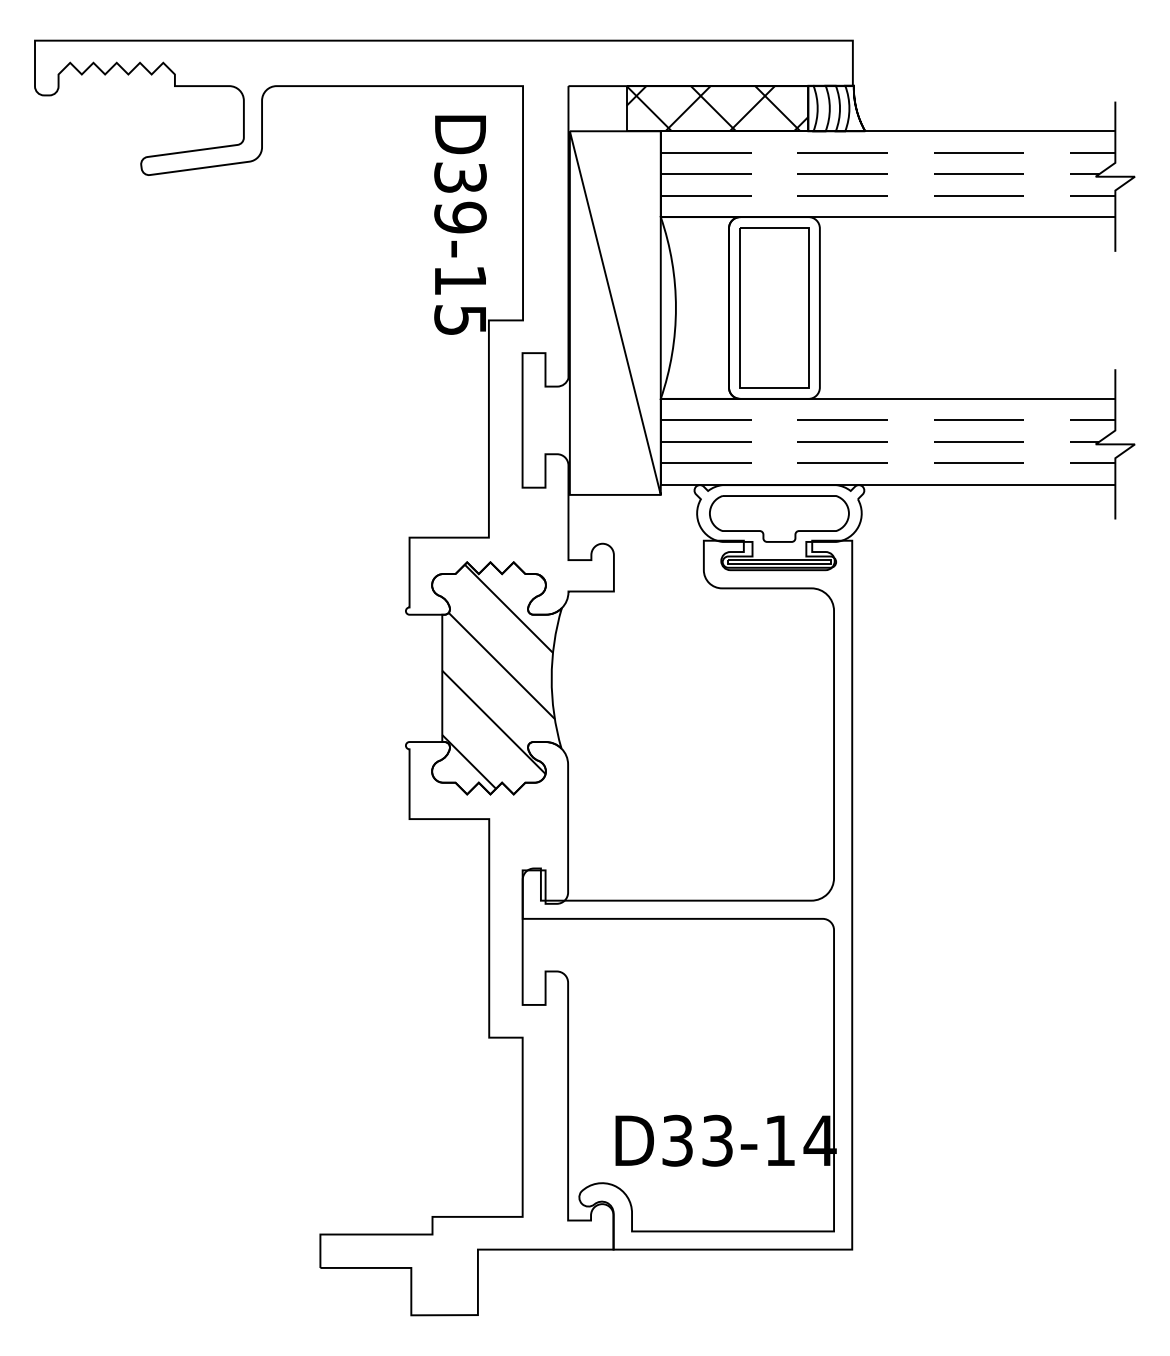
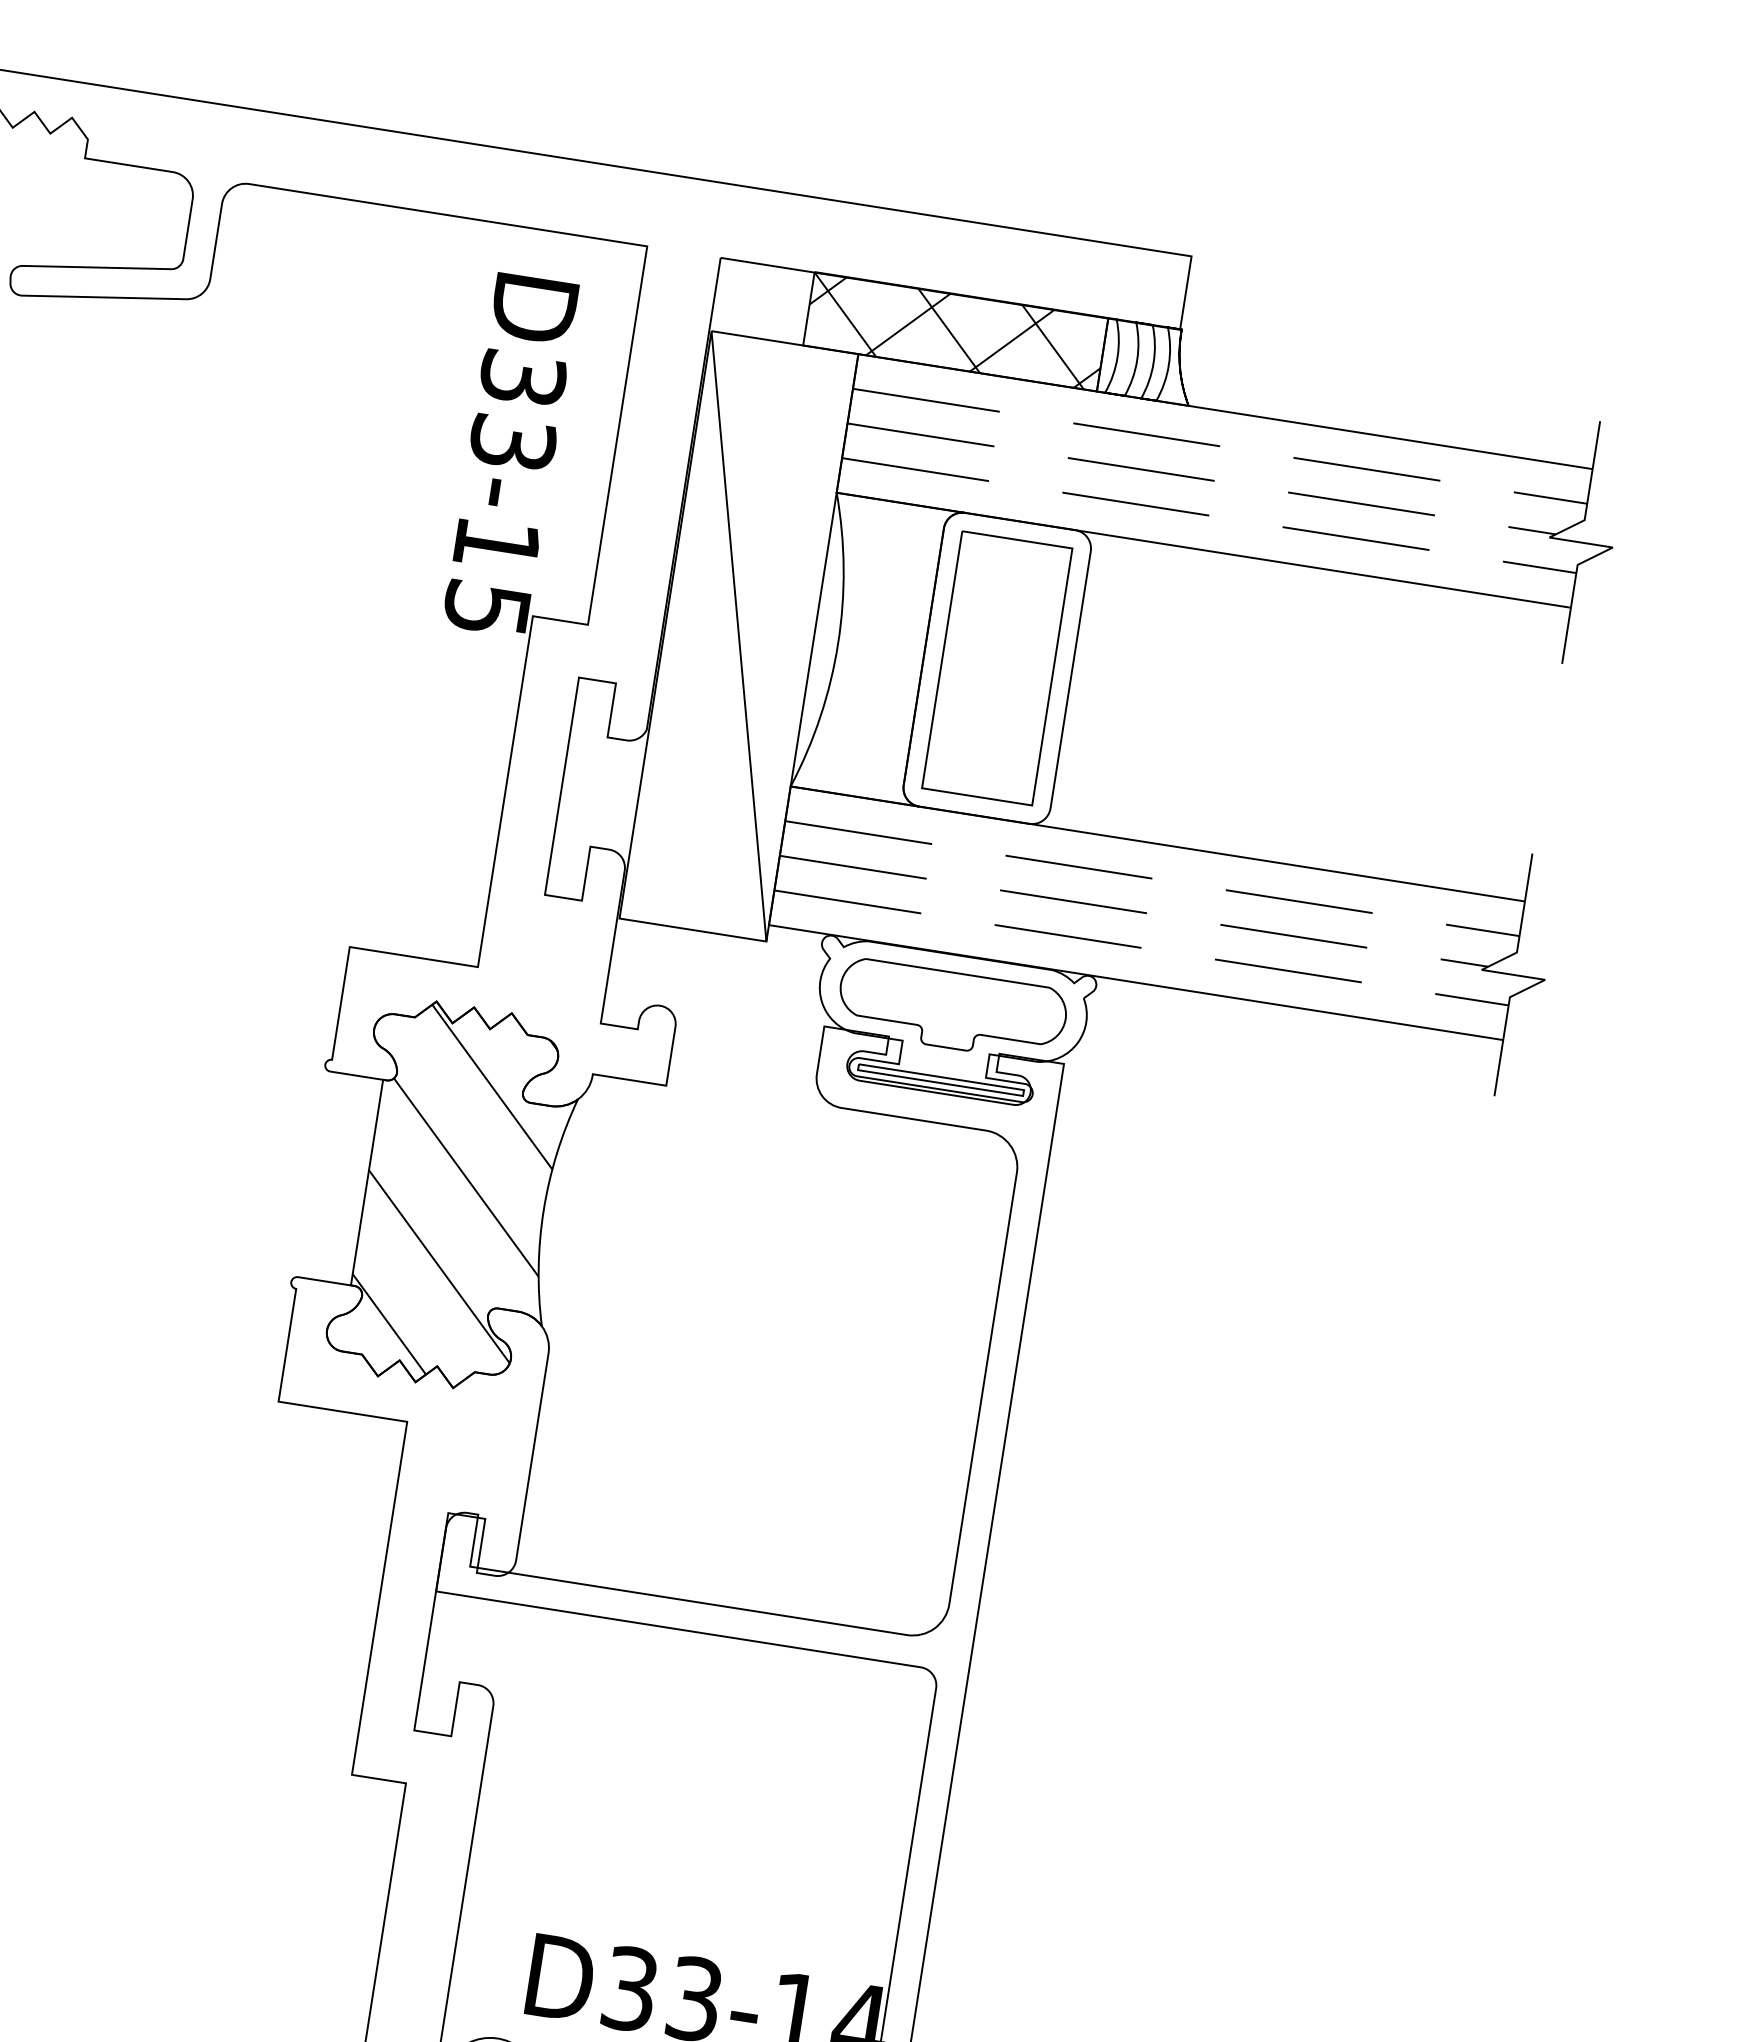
text: (460, 217) -> (513, 442), D39-15 -> D33-15

